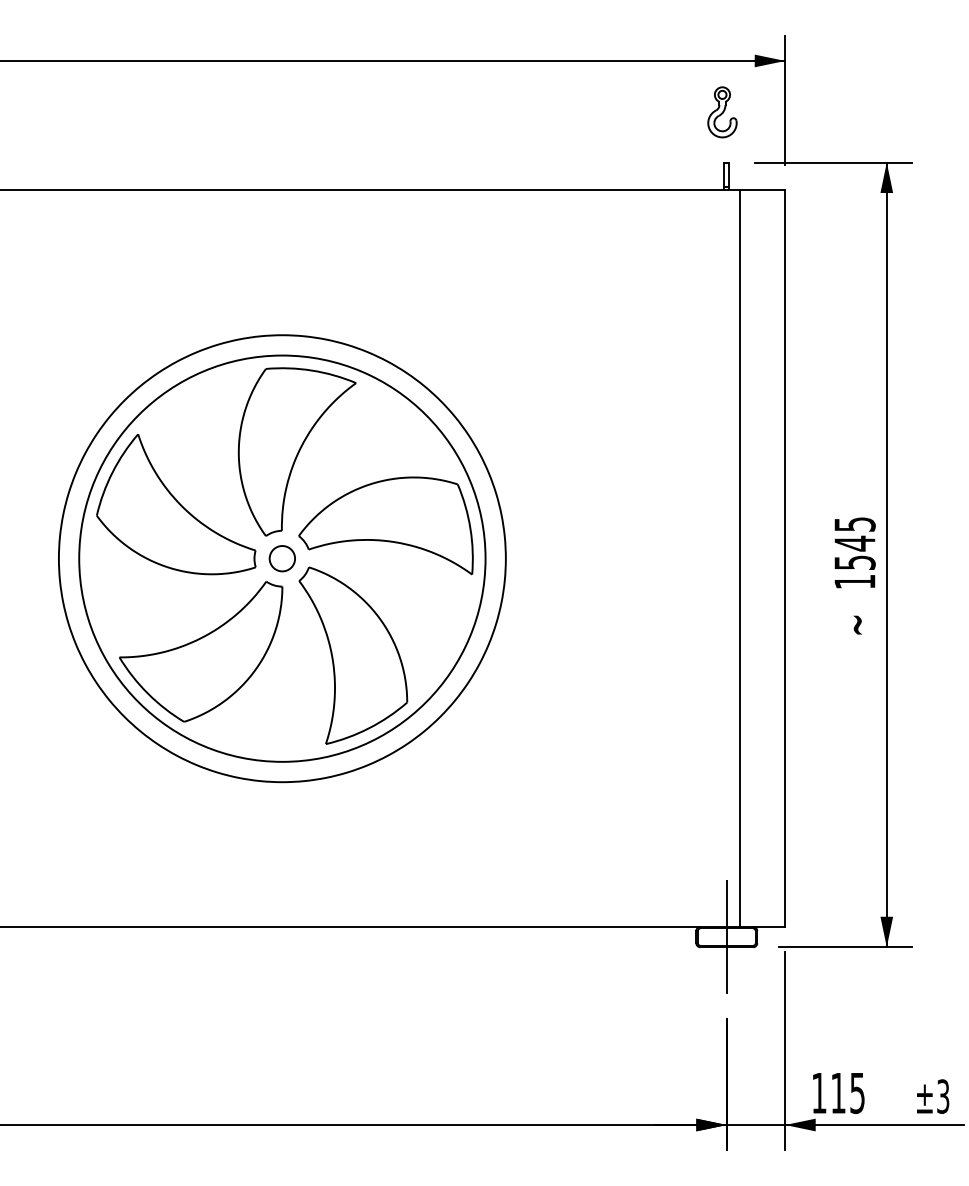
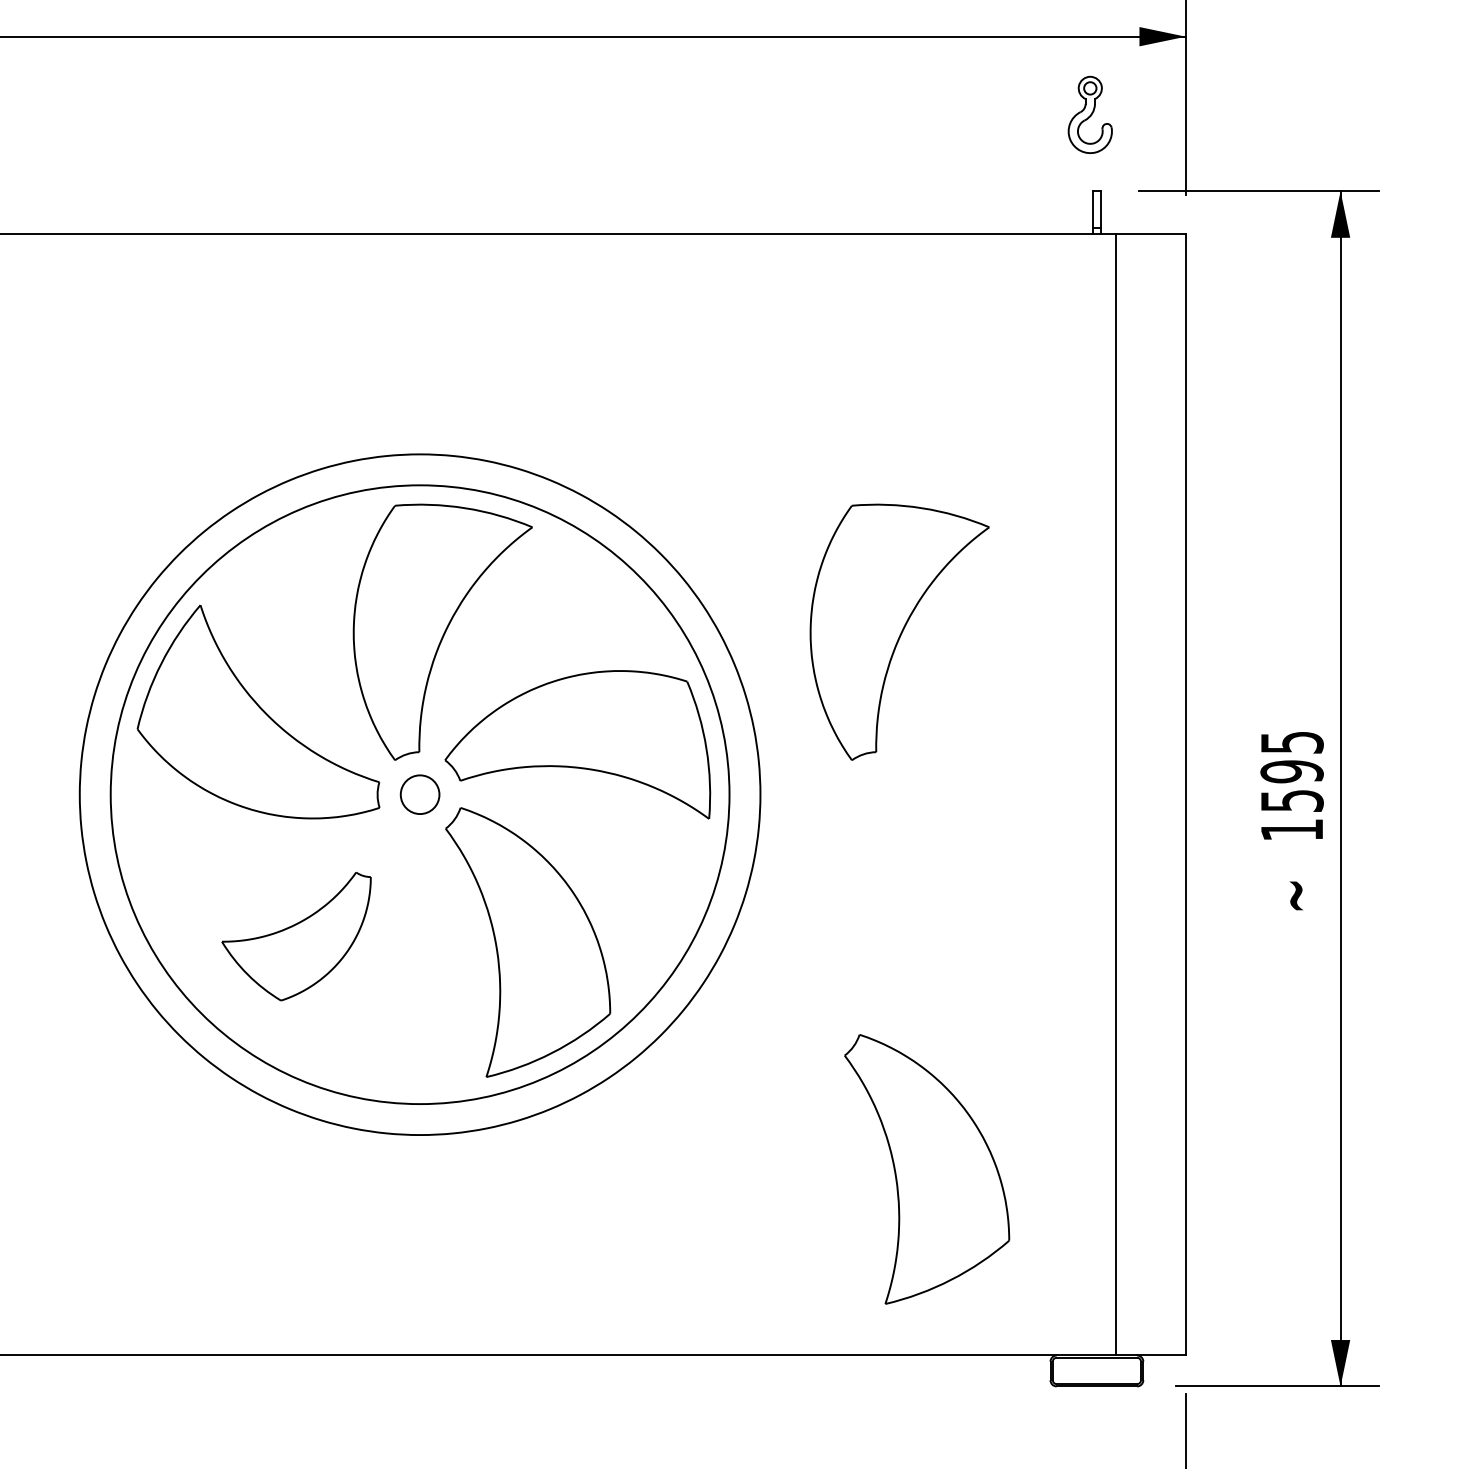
part: (596, 451) -> (898, 631), added
text: (854, 543) -> (1291, 771), 1545 -> 1595
part: (201, 651) -> (296, 936), size x0.6
part: (615, 804) -> (927, 1169), added
line: (726, 936) -> (1096, 1370), removed

